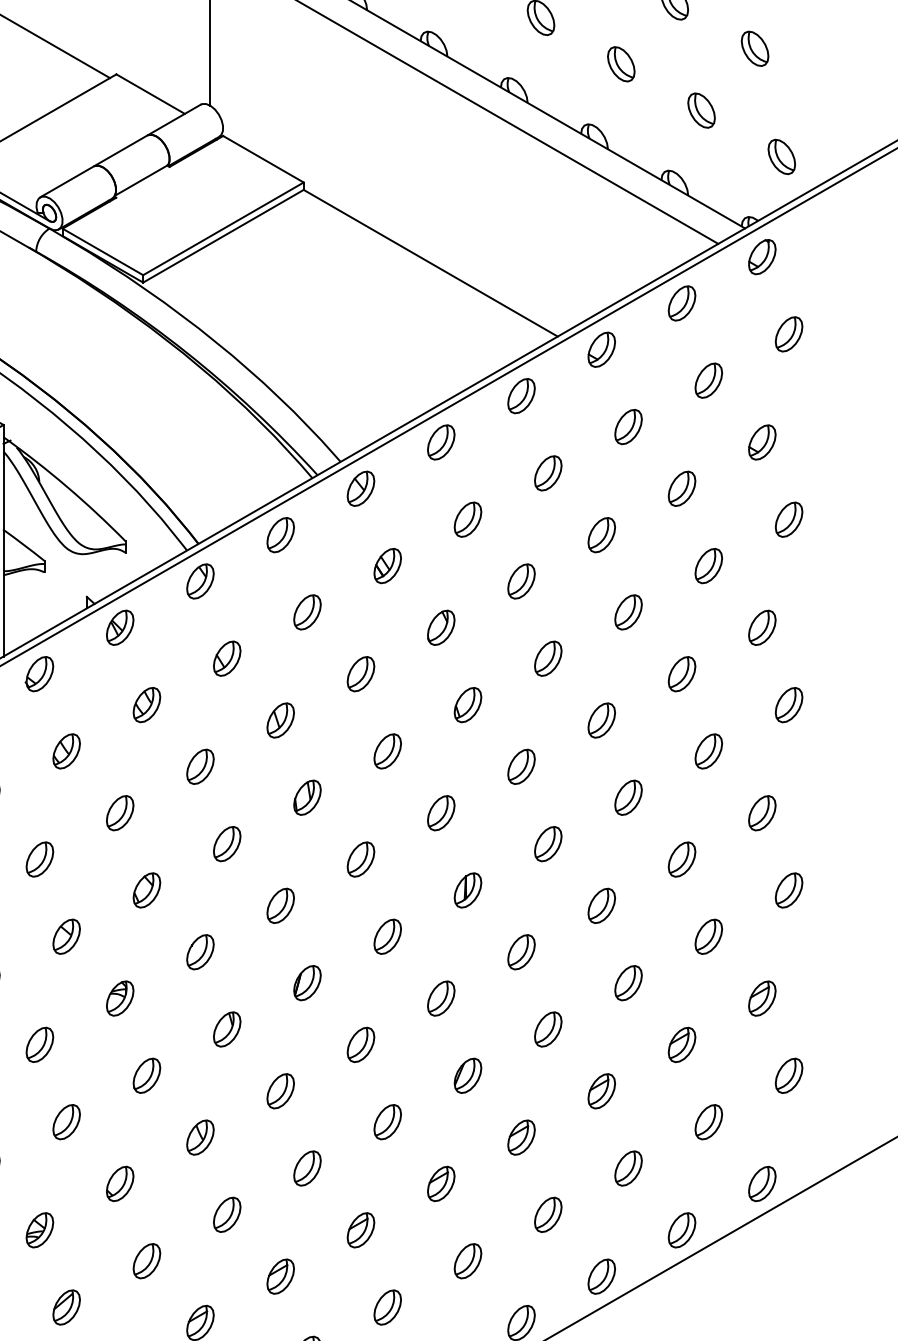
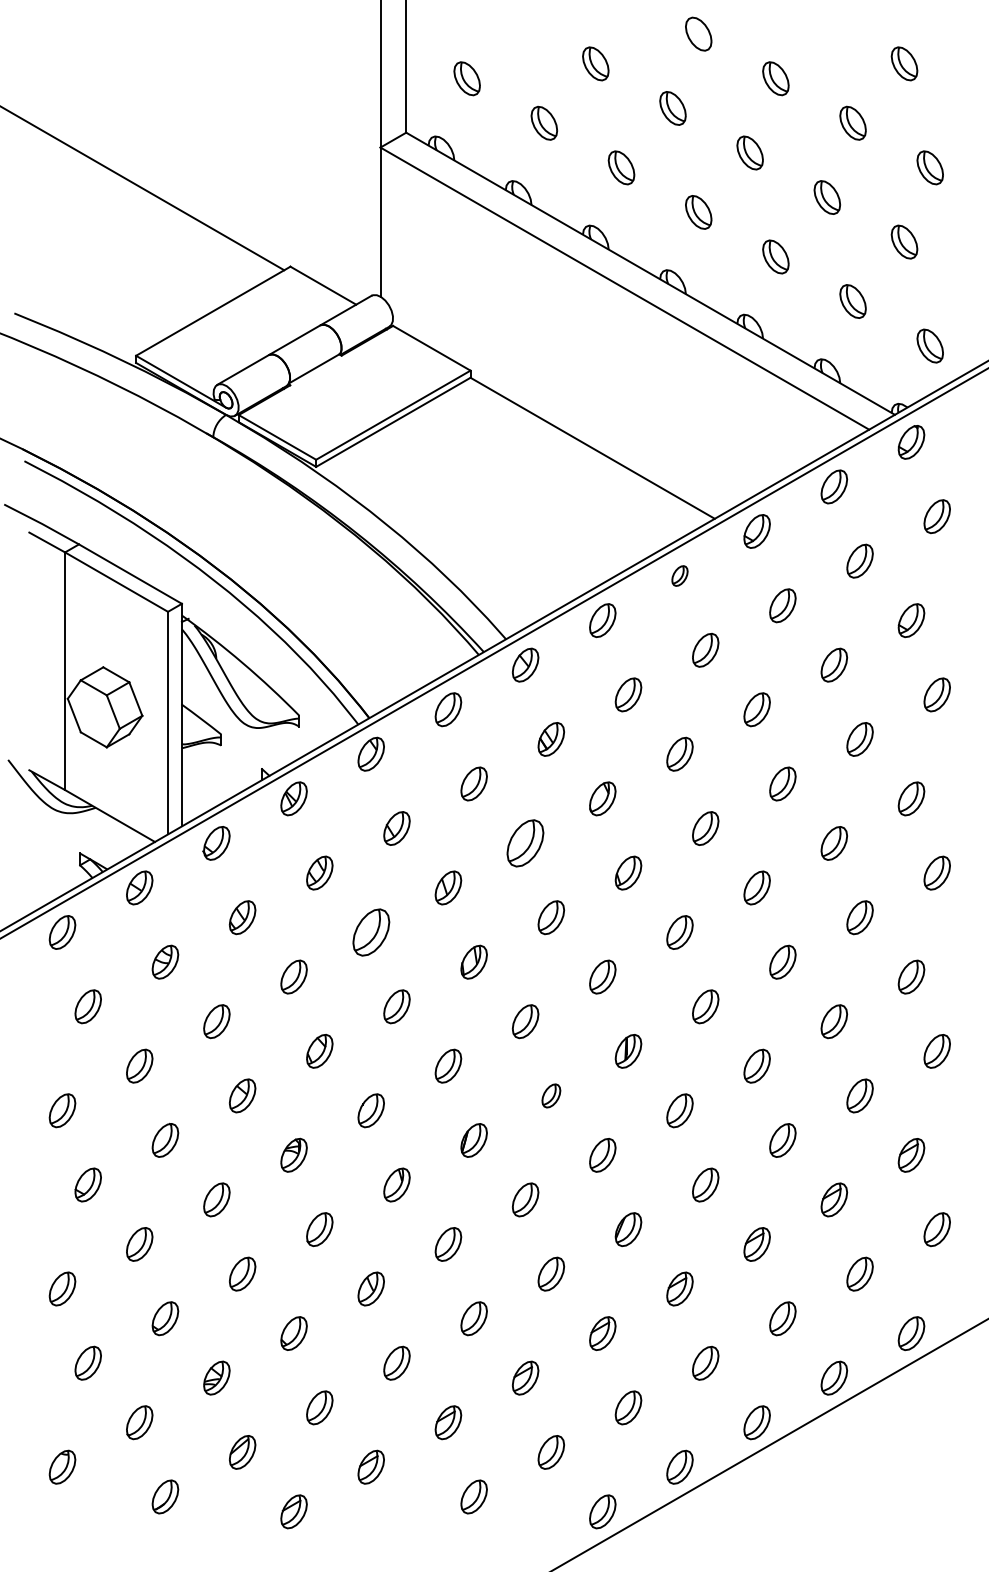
part: (521, 395) -> (679, 575), size x0.6
part: (360, 674) -> (525, 843), size x1.4
part: (199, 766) -> (370, 932), size x1.4
part: (387, 936) -> (551, 1095), size x0.7

